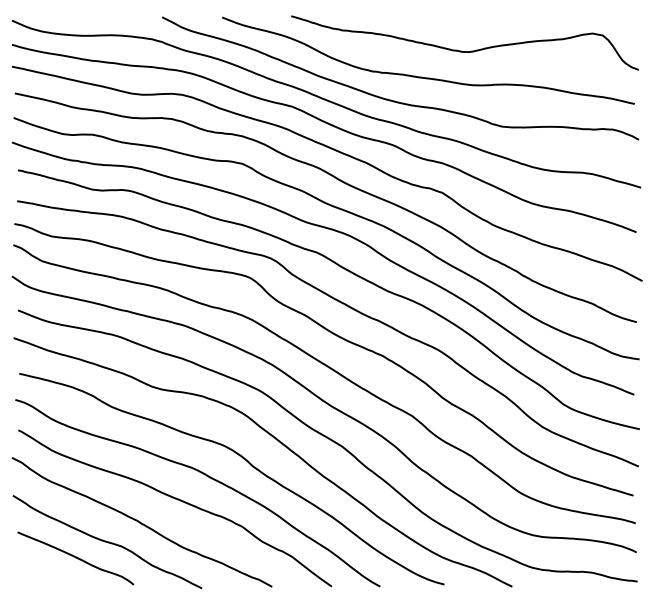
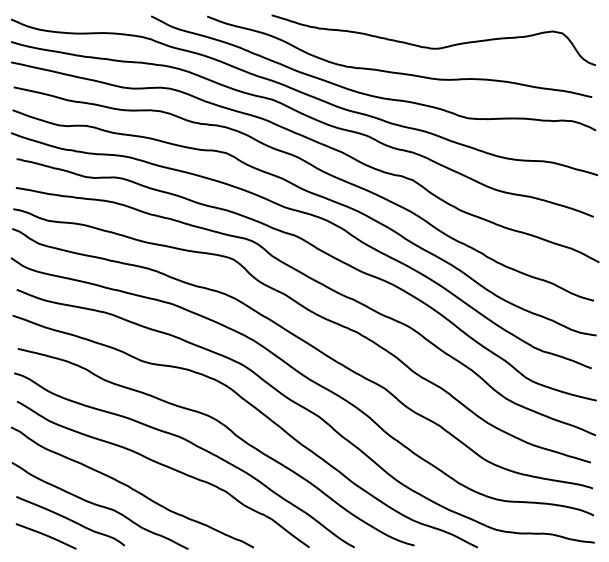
curve: (49, 574) -> (46, 536), added

